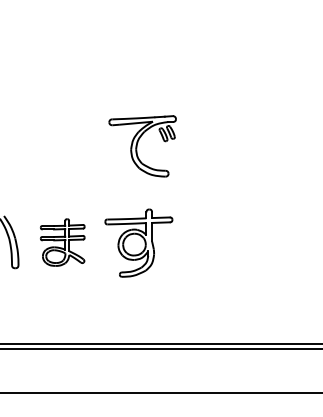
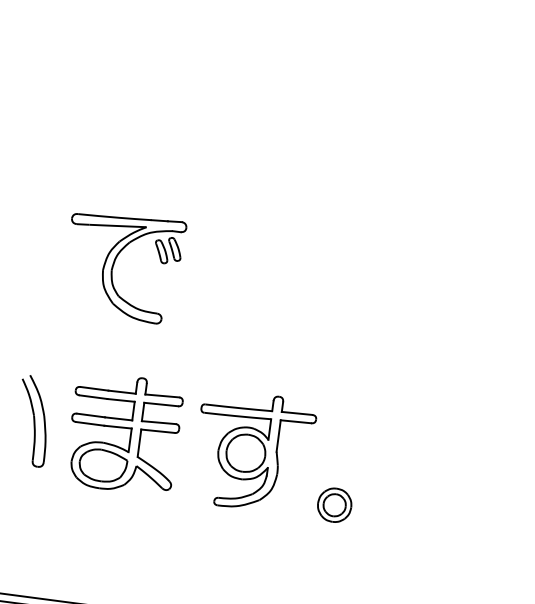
part: (142, 146) -> (123, 267), moved
part: (62, 242) -> (123, 433), size x1.43
part: (189, 267) -> (334, 504), added

